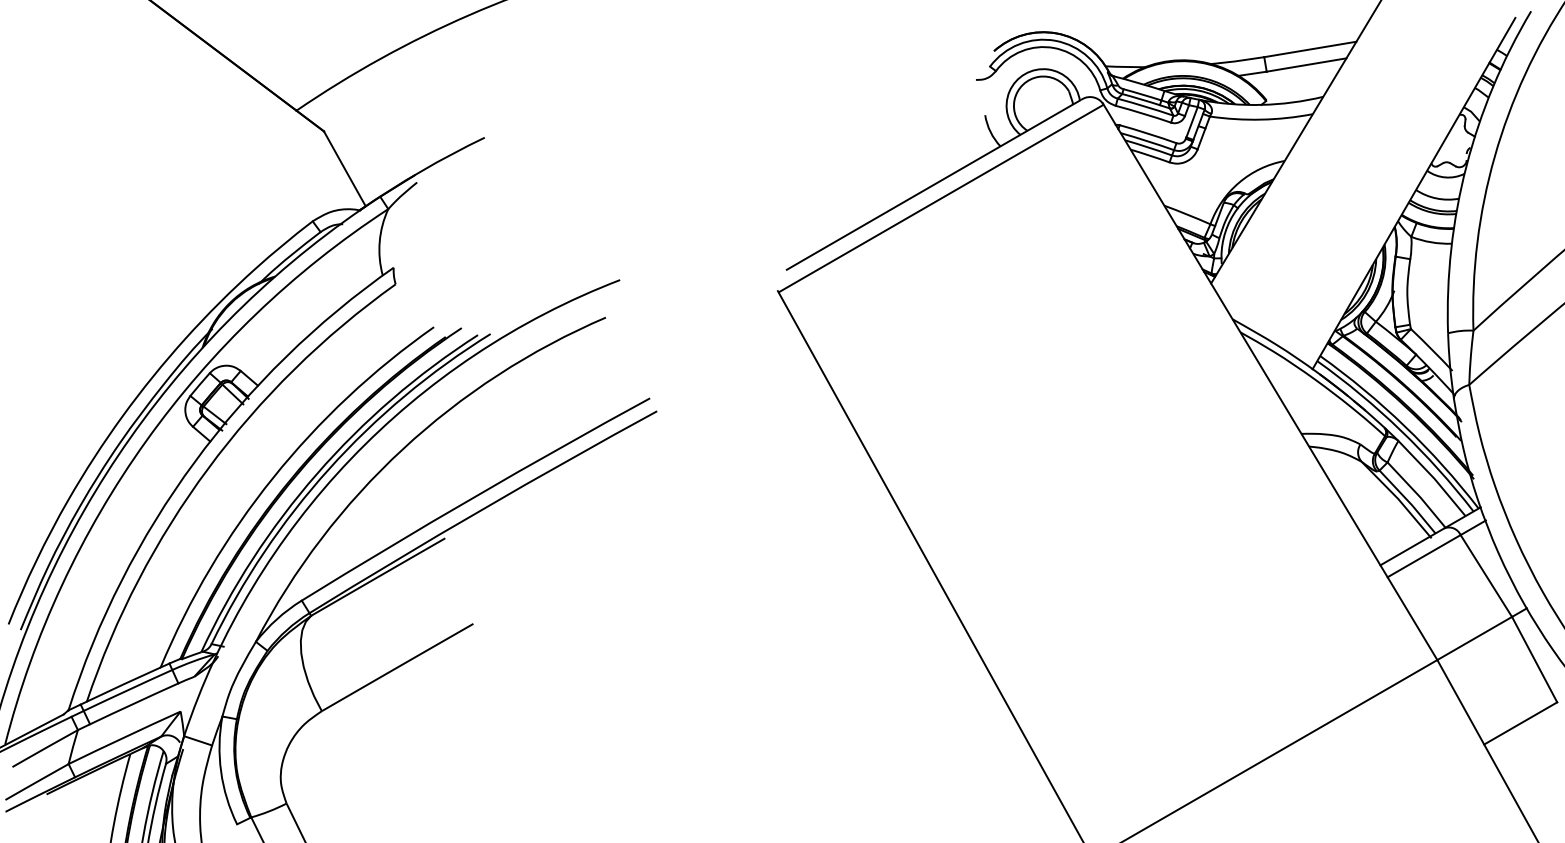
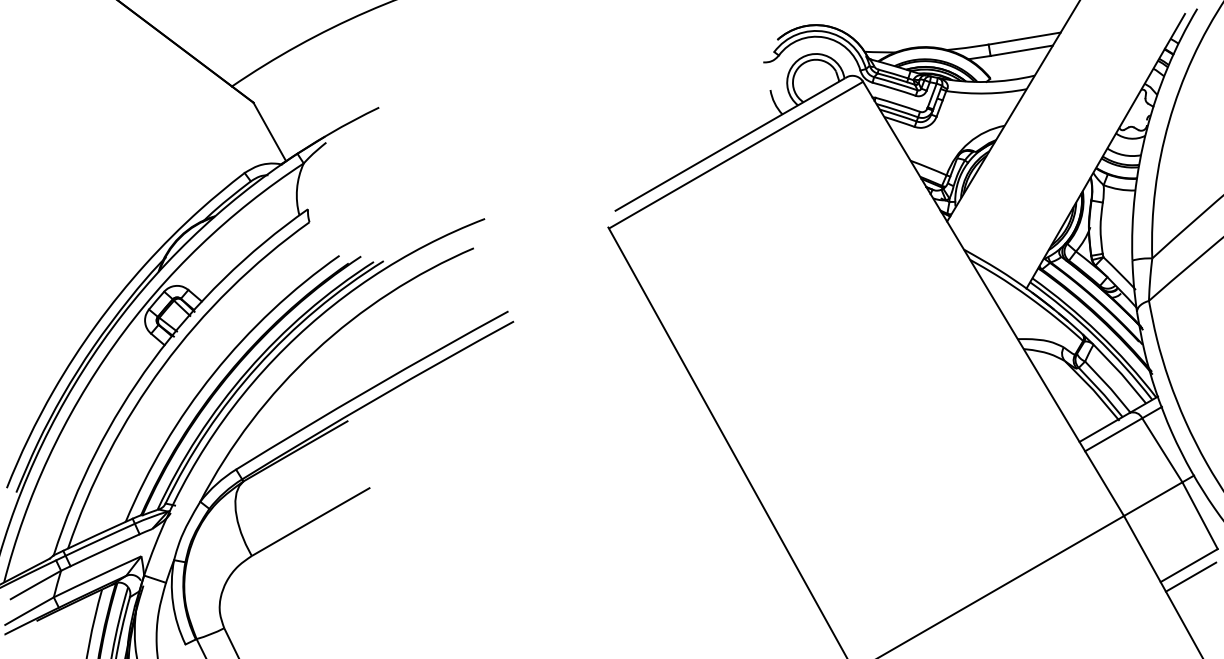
line: (1522, 737) -> (1190, 576), added

